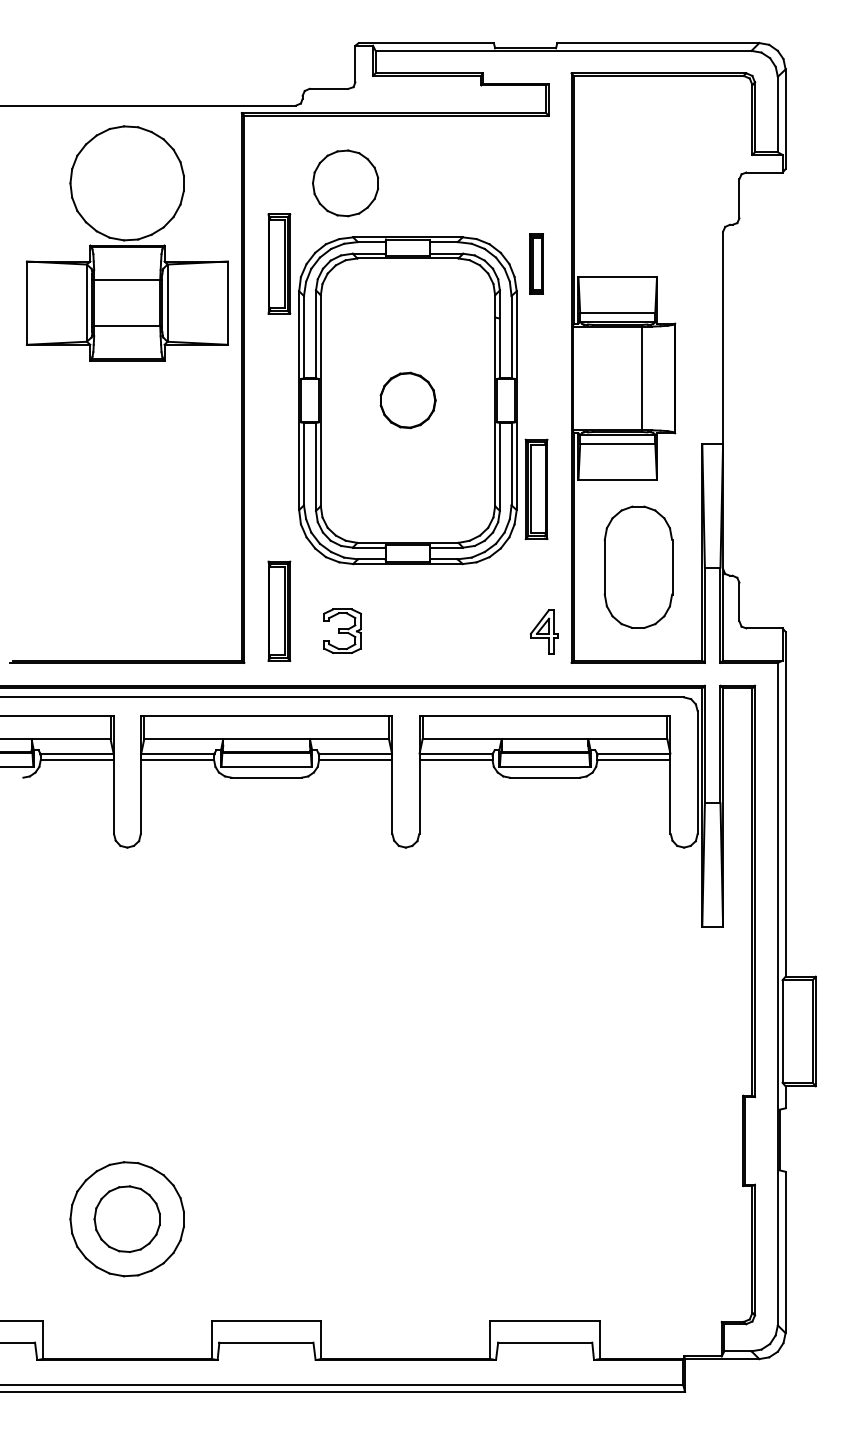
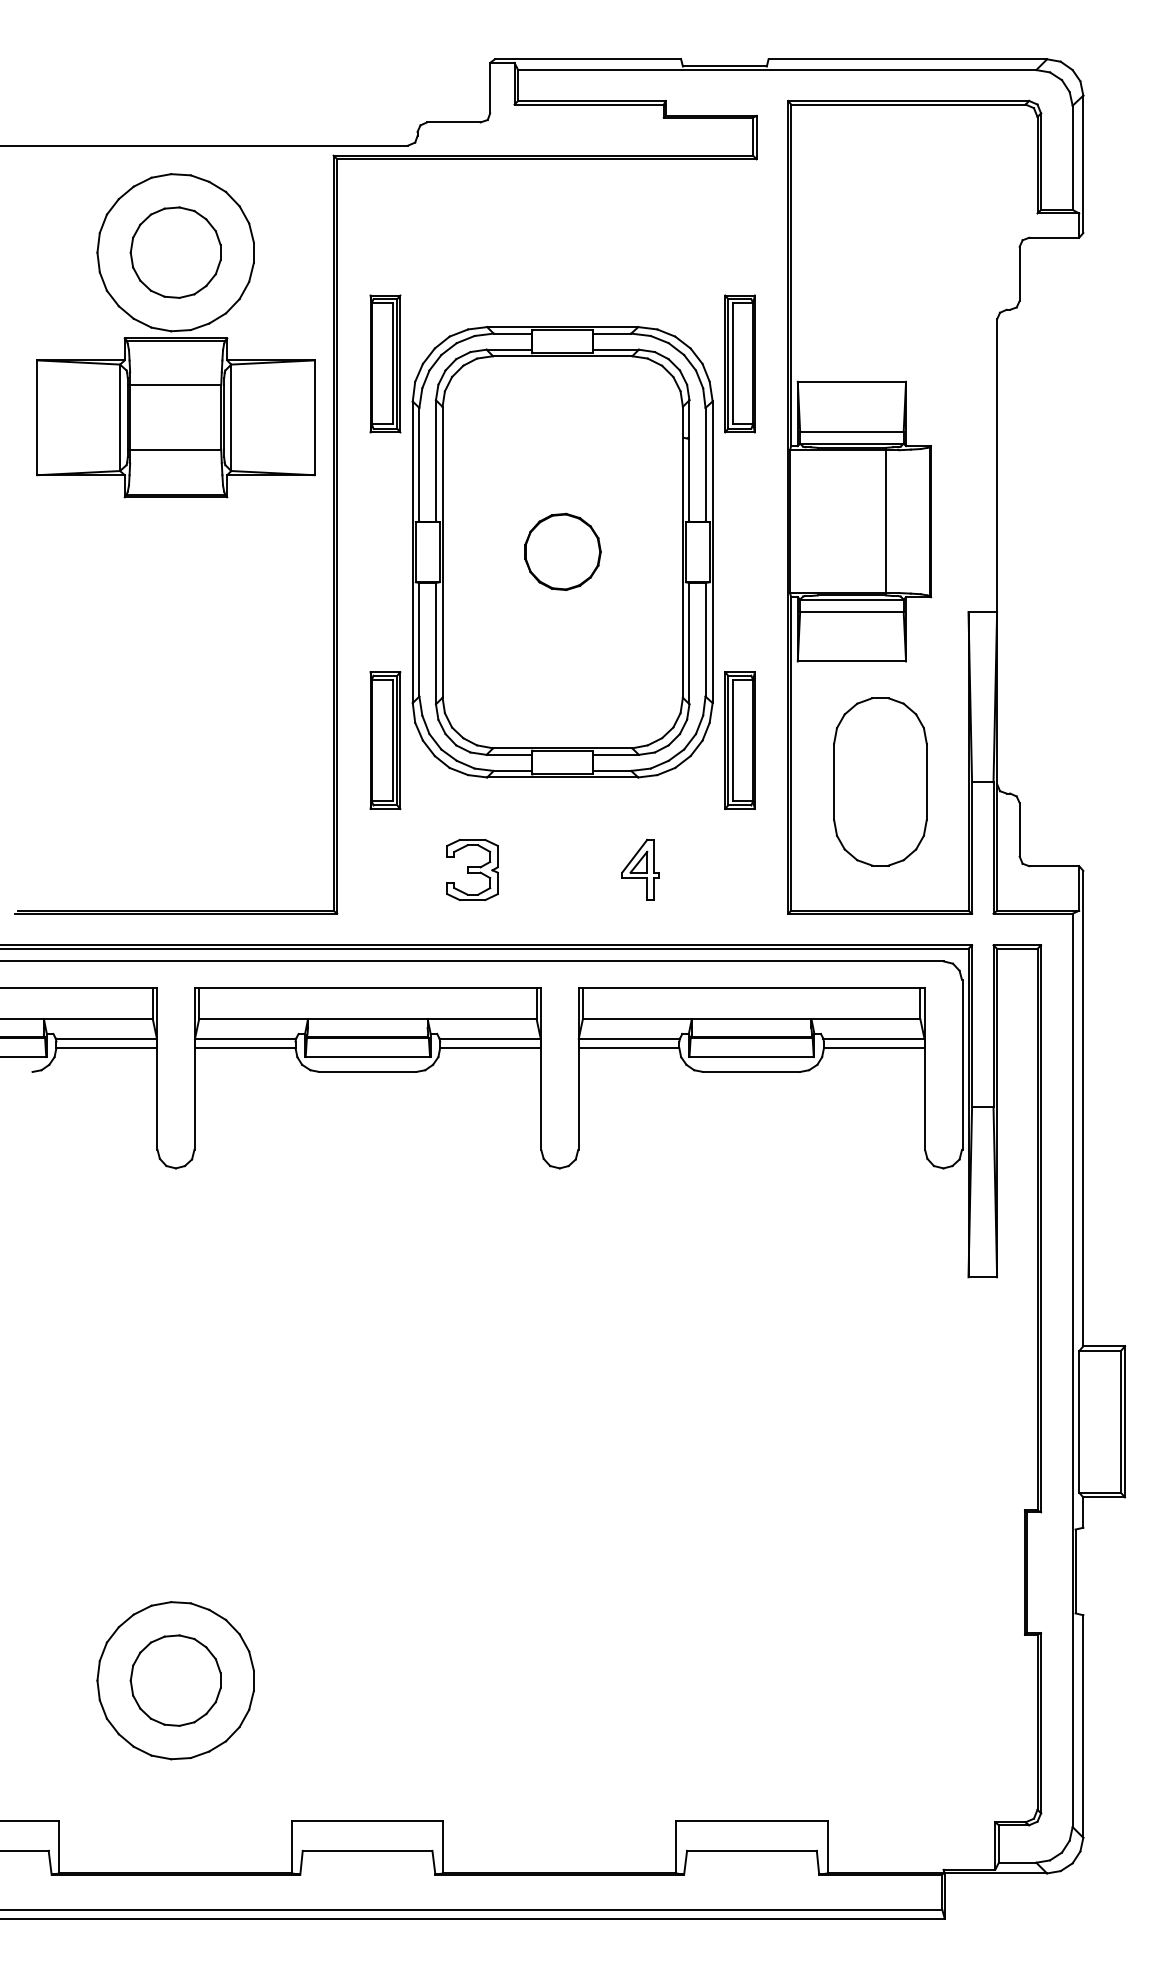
part: (345, 183) -> (175, 252), moved
part: (536, 263) -> (739, 363), size x1.67
part: (536, 489) -> (739, 740), moved
part: (279, 611) -> (385, 740), moved
part: (544, 631) -> (640, 869), moved

